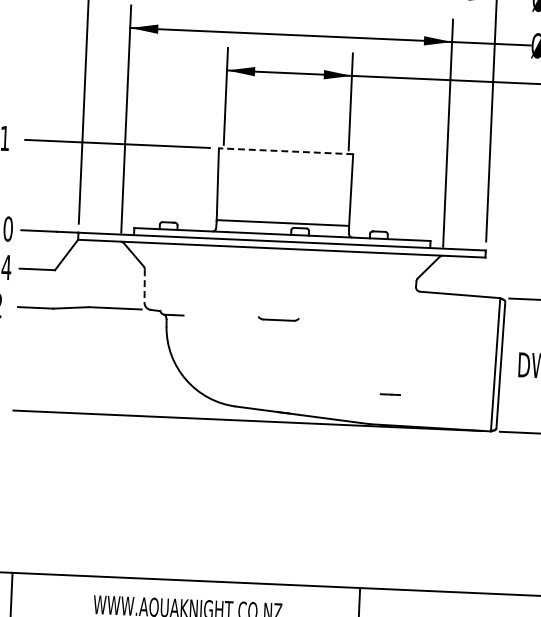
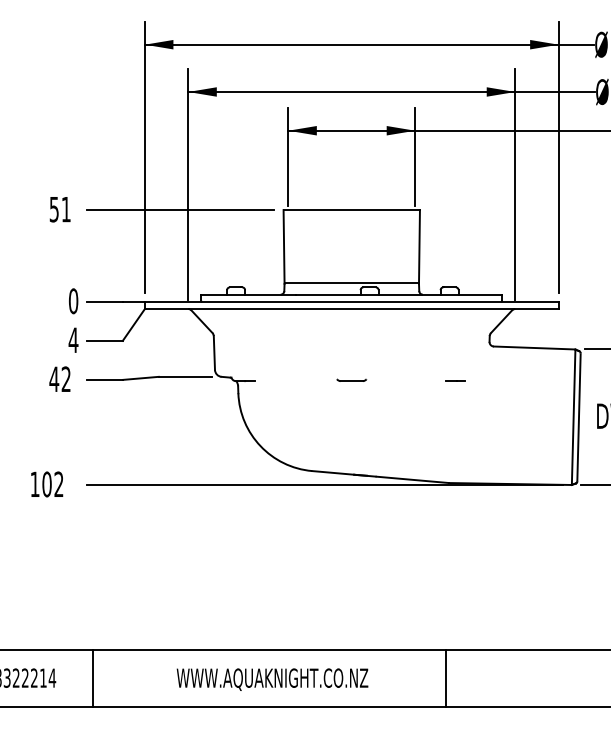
line: (285, 151) -> (351, 210), dashed -> solid
line: (144, 285) -> (214, 352), dashed -> solid
part: (278, 318) -> (351, 379), size x0.71
line: (390, 393) -> (455, 380), moved

